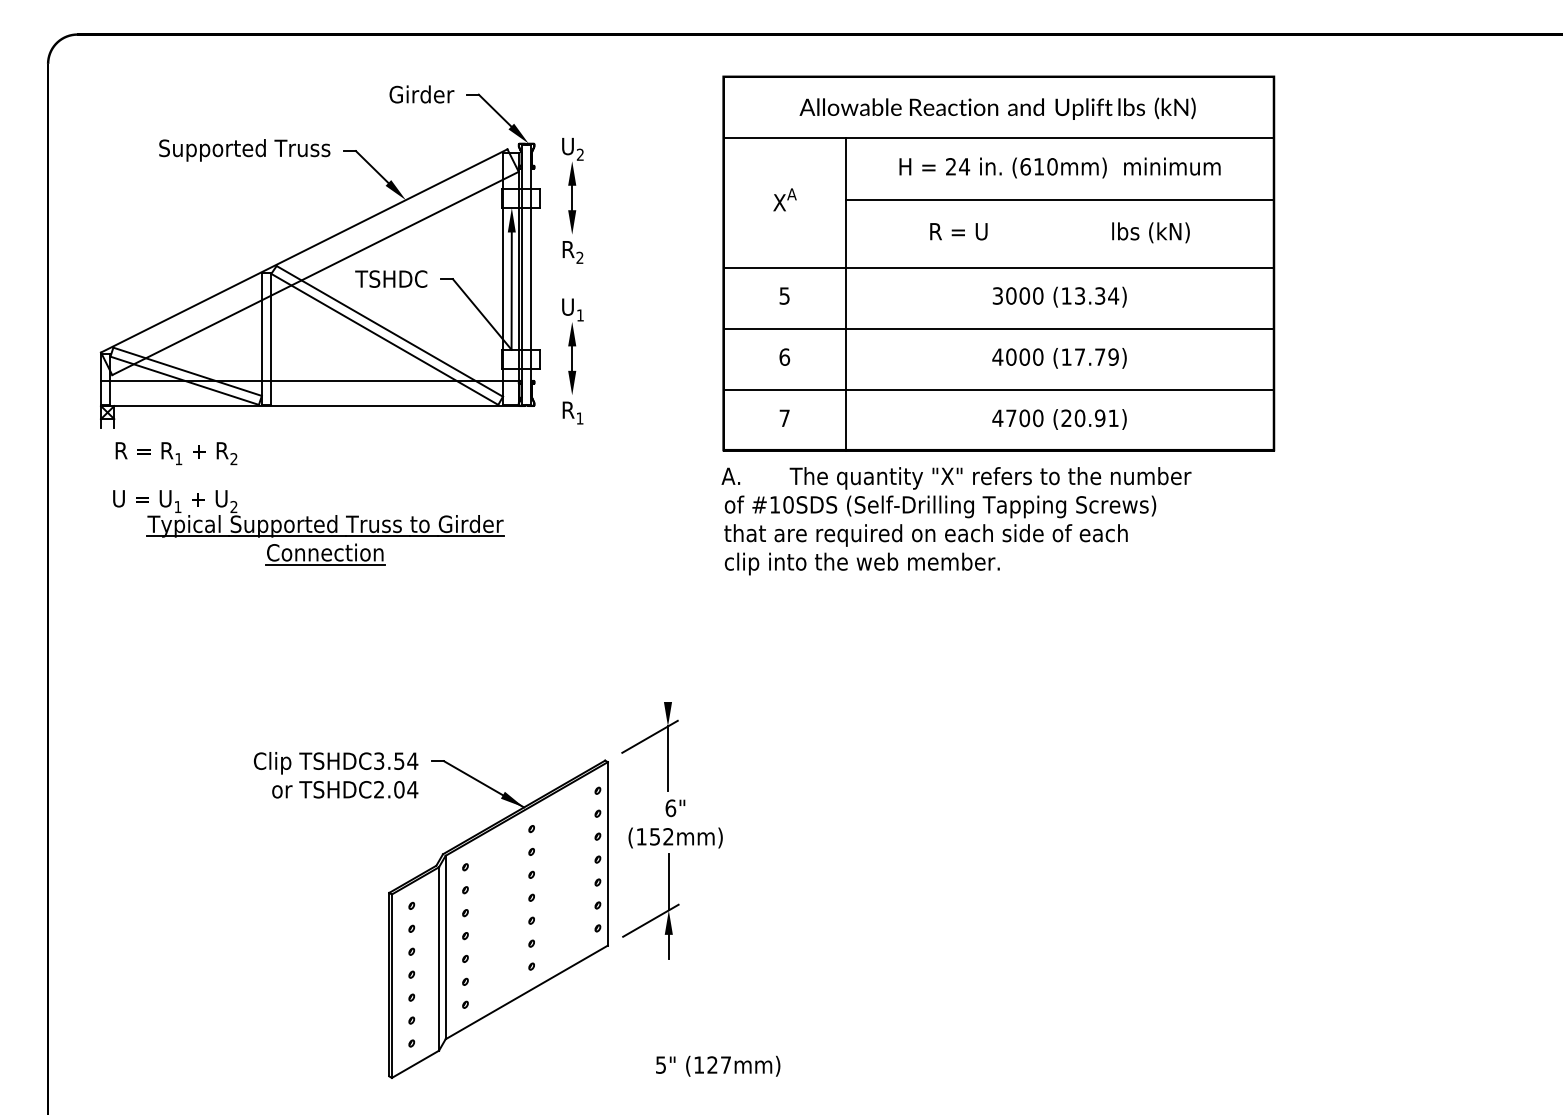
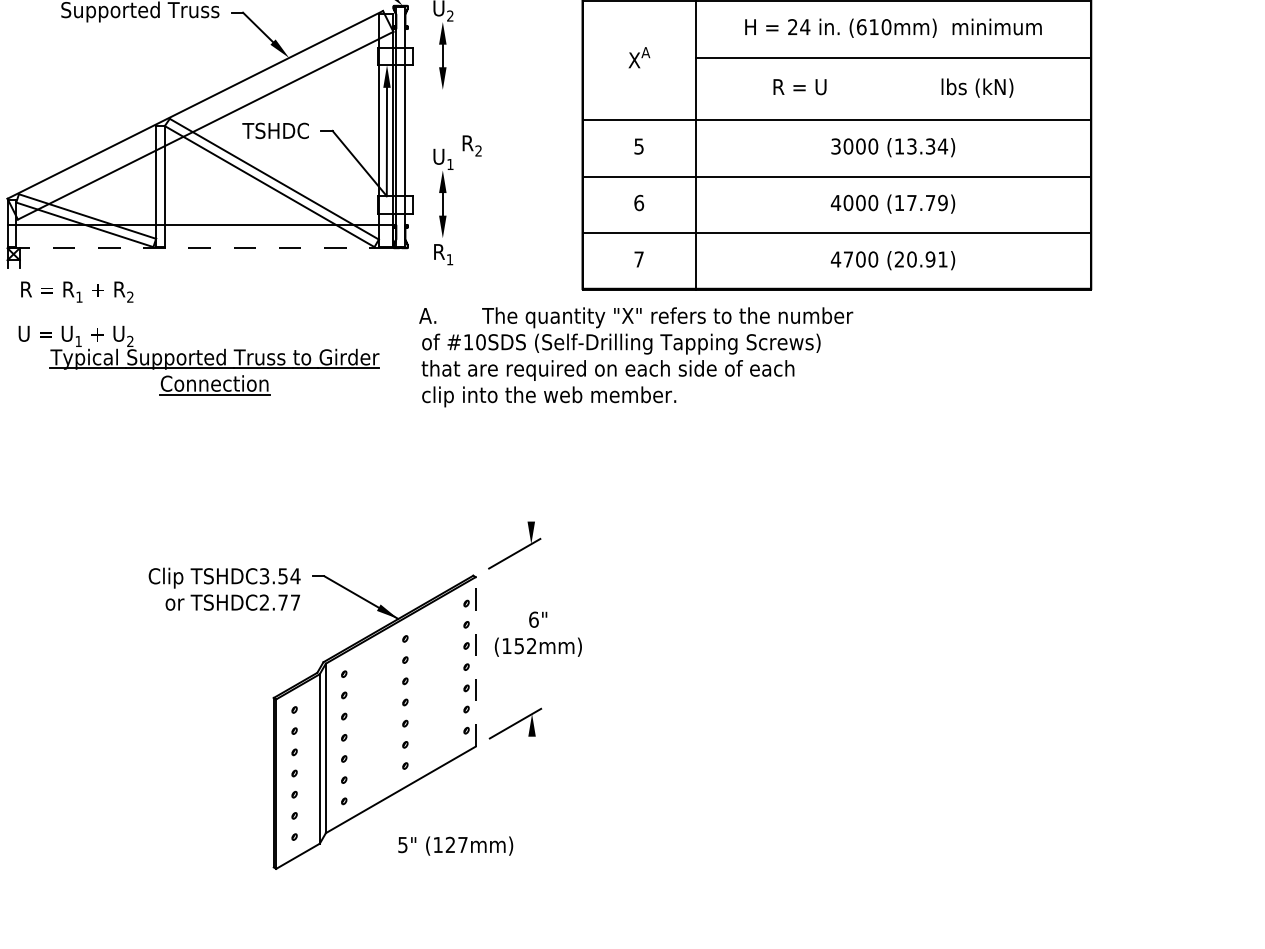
text: (572, 252) -> (471, 146), moved
line: (309, 406) -> (200, 248), solid -> dashed
text: (956, 521) -> (636, 357), moved
line: (668, 758) -> (531, 573), removed
text: (406, 789) -> (289, 602), TSHDC2.04 -> TSHDC2.77
line: (607, 853) -> (475, 661), solid -> dashed
line: (668, 882) -> (531, 688), removed
line: (668, 946) -> (531, 747), removed
text: (718, 1065) -> (456, 845), moved

